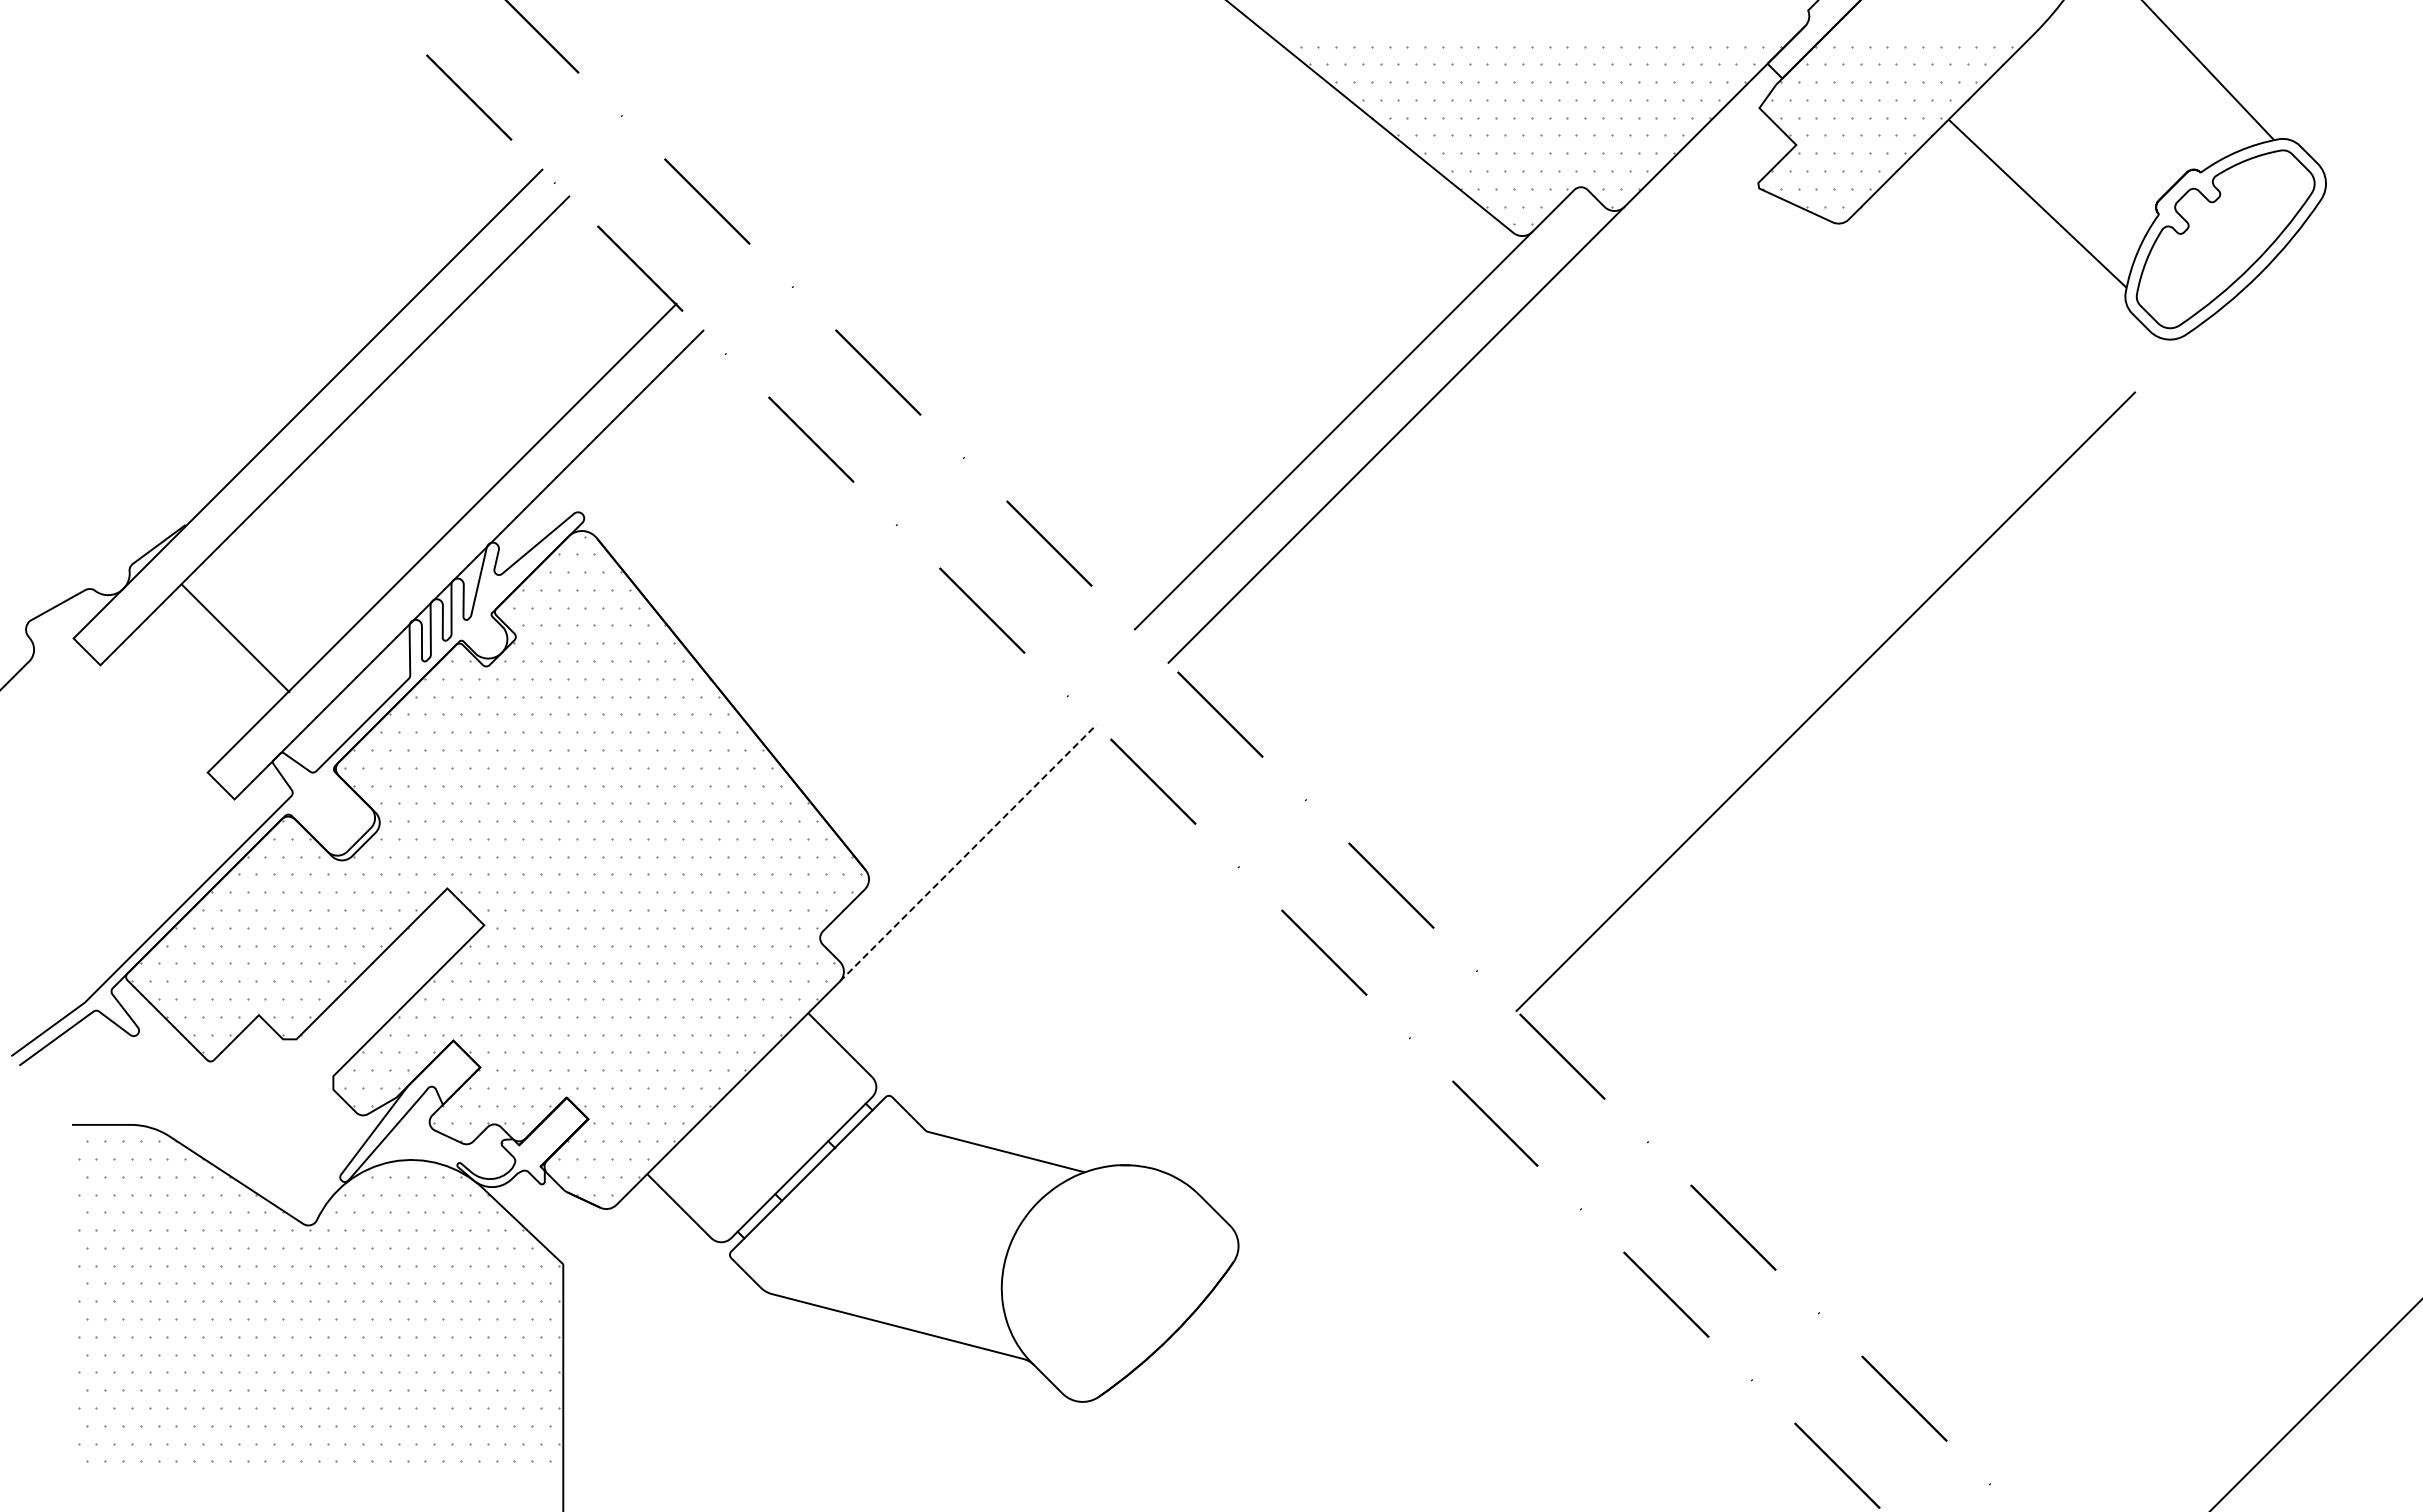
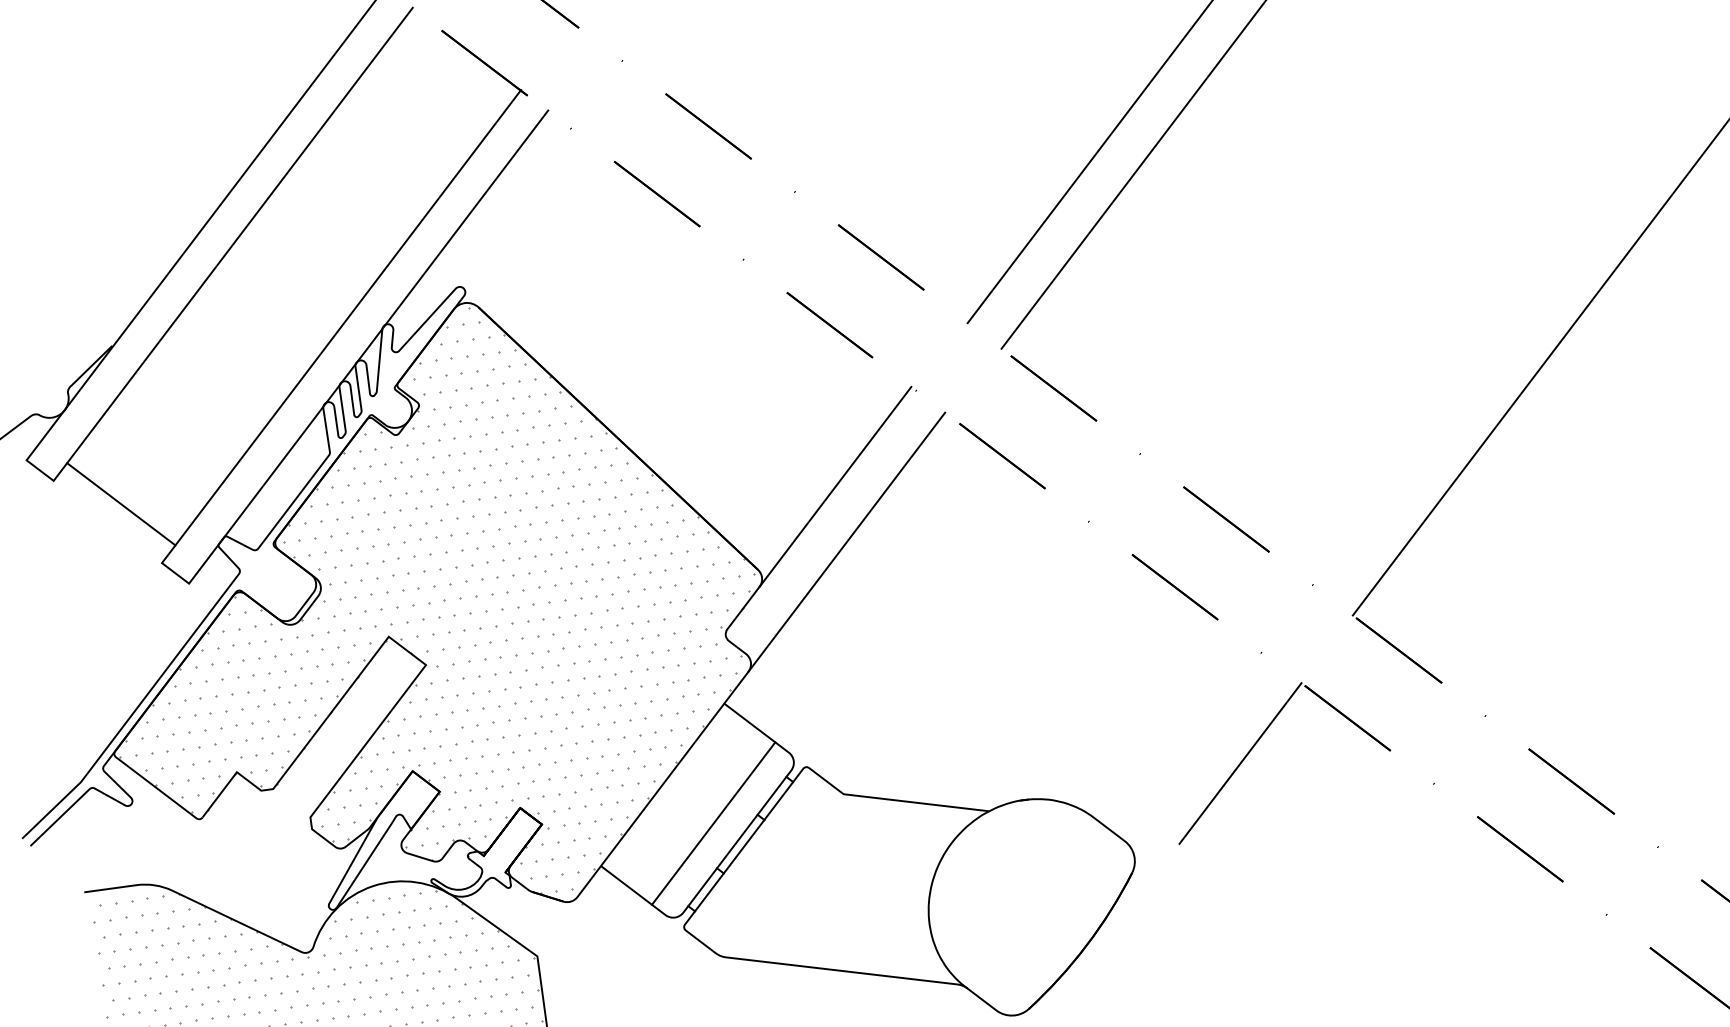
line: (235, 638) -> (121, 504), moved
line: (963, 790) -> (835, 487), added
line: (968, 853) -> (847, 542), dashed -> solid
line: (777, 1143) -> (712, 823), added
line: (1369, 1157) -> (1240, 763), added

